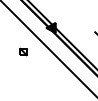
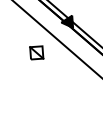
part: (23, 51) -> (36, 52), size x1.67

